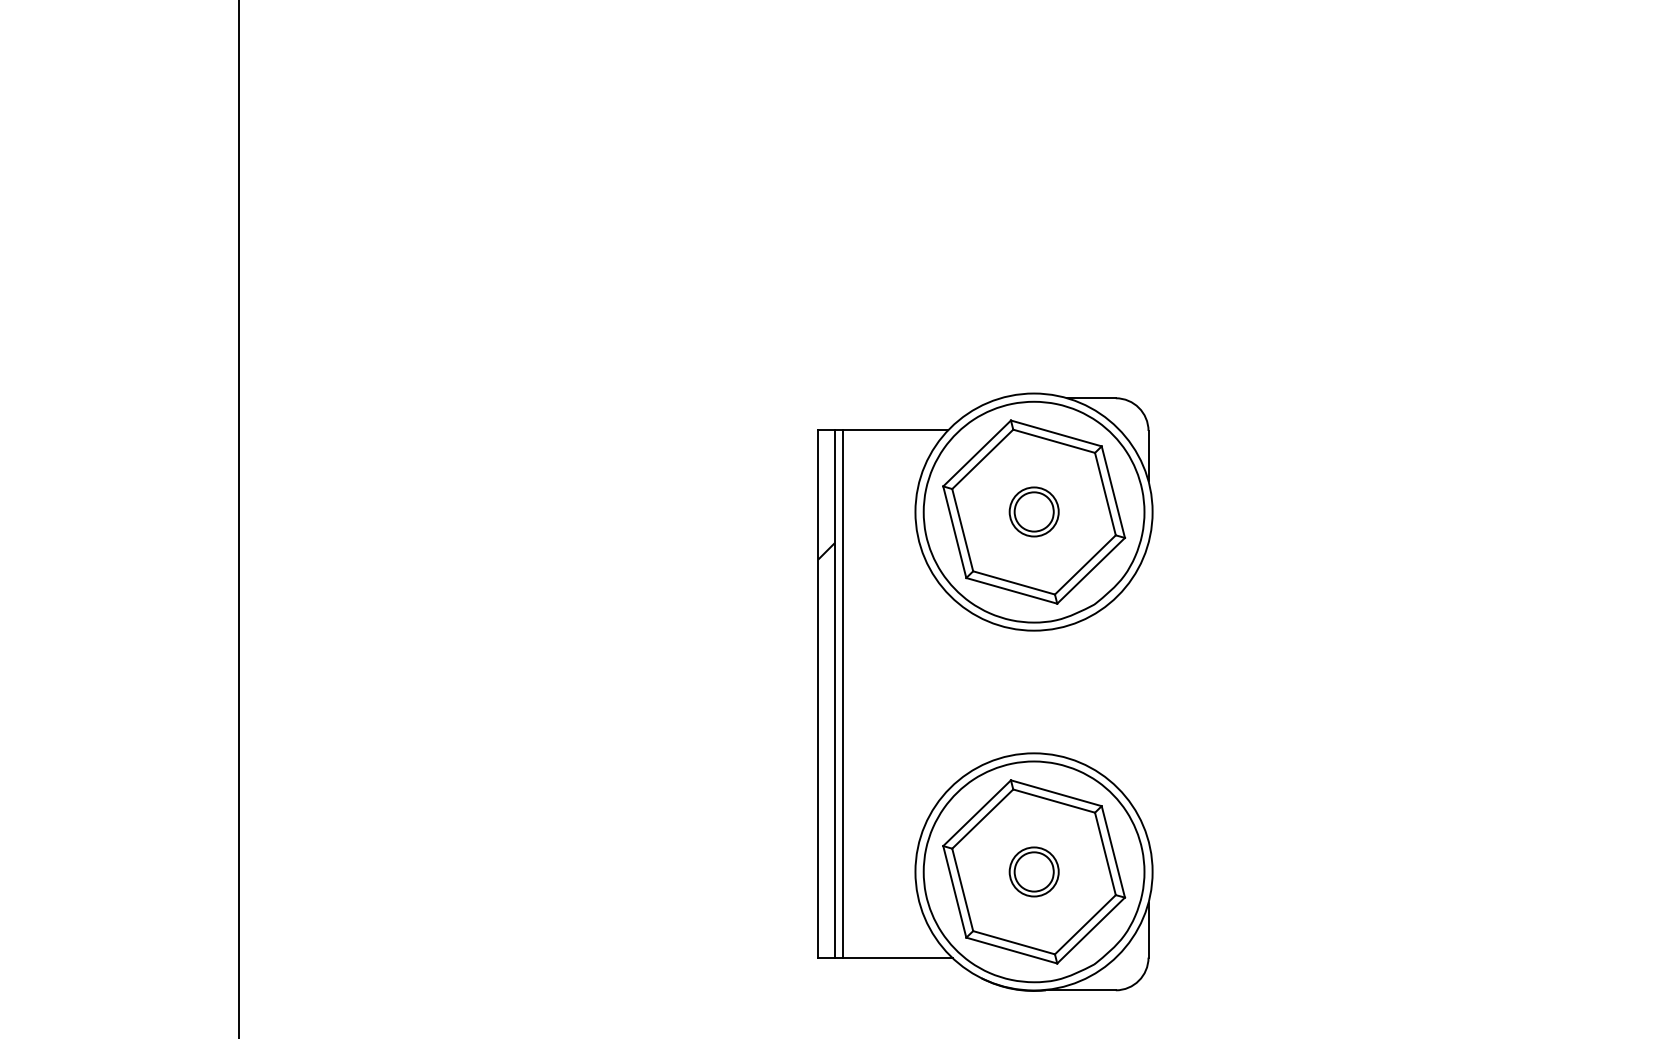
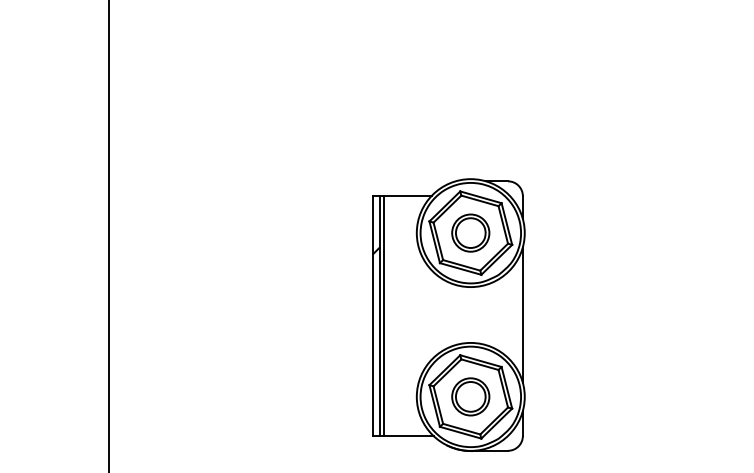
part: (1033, 510) -> (470, 232), size x1.67
line: (1147, 690) -> (522, 314), added
part: (1033, 870) -> (470, 396), size x1.67

